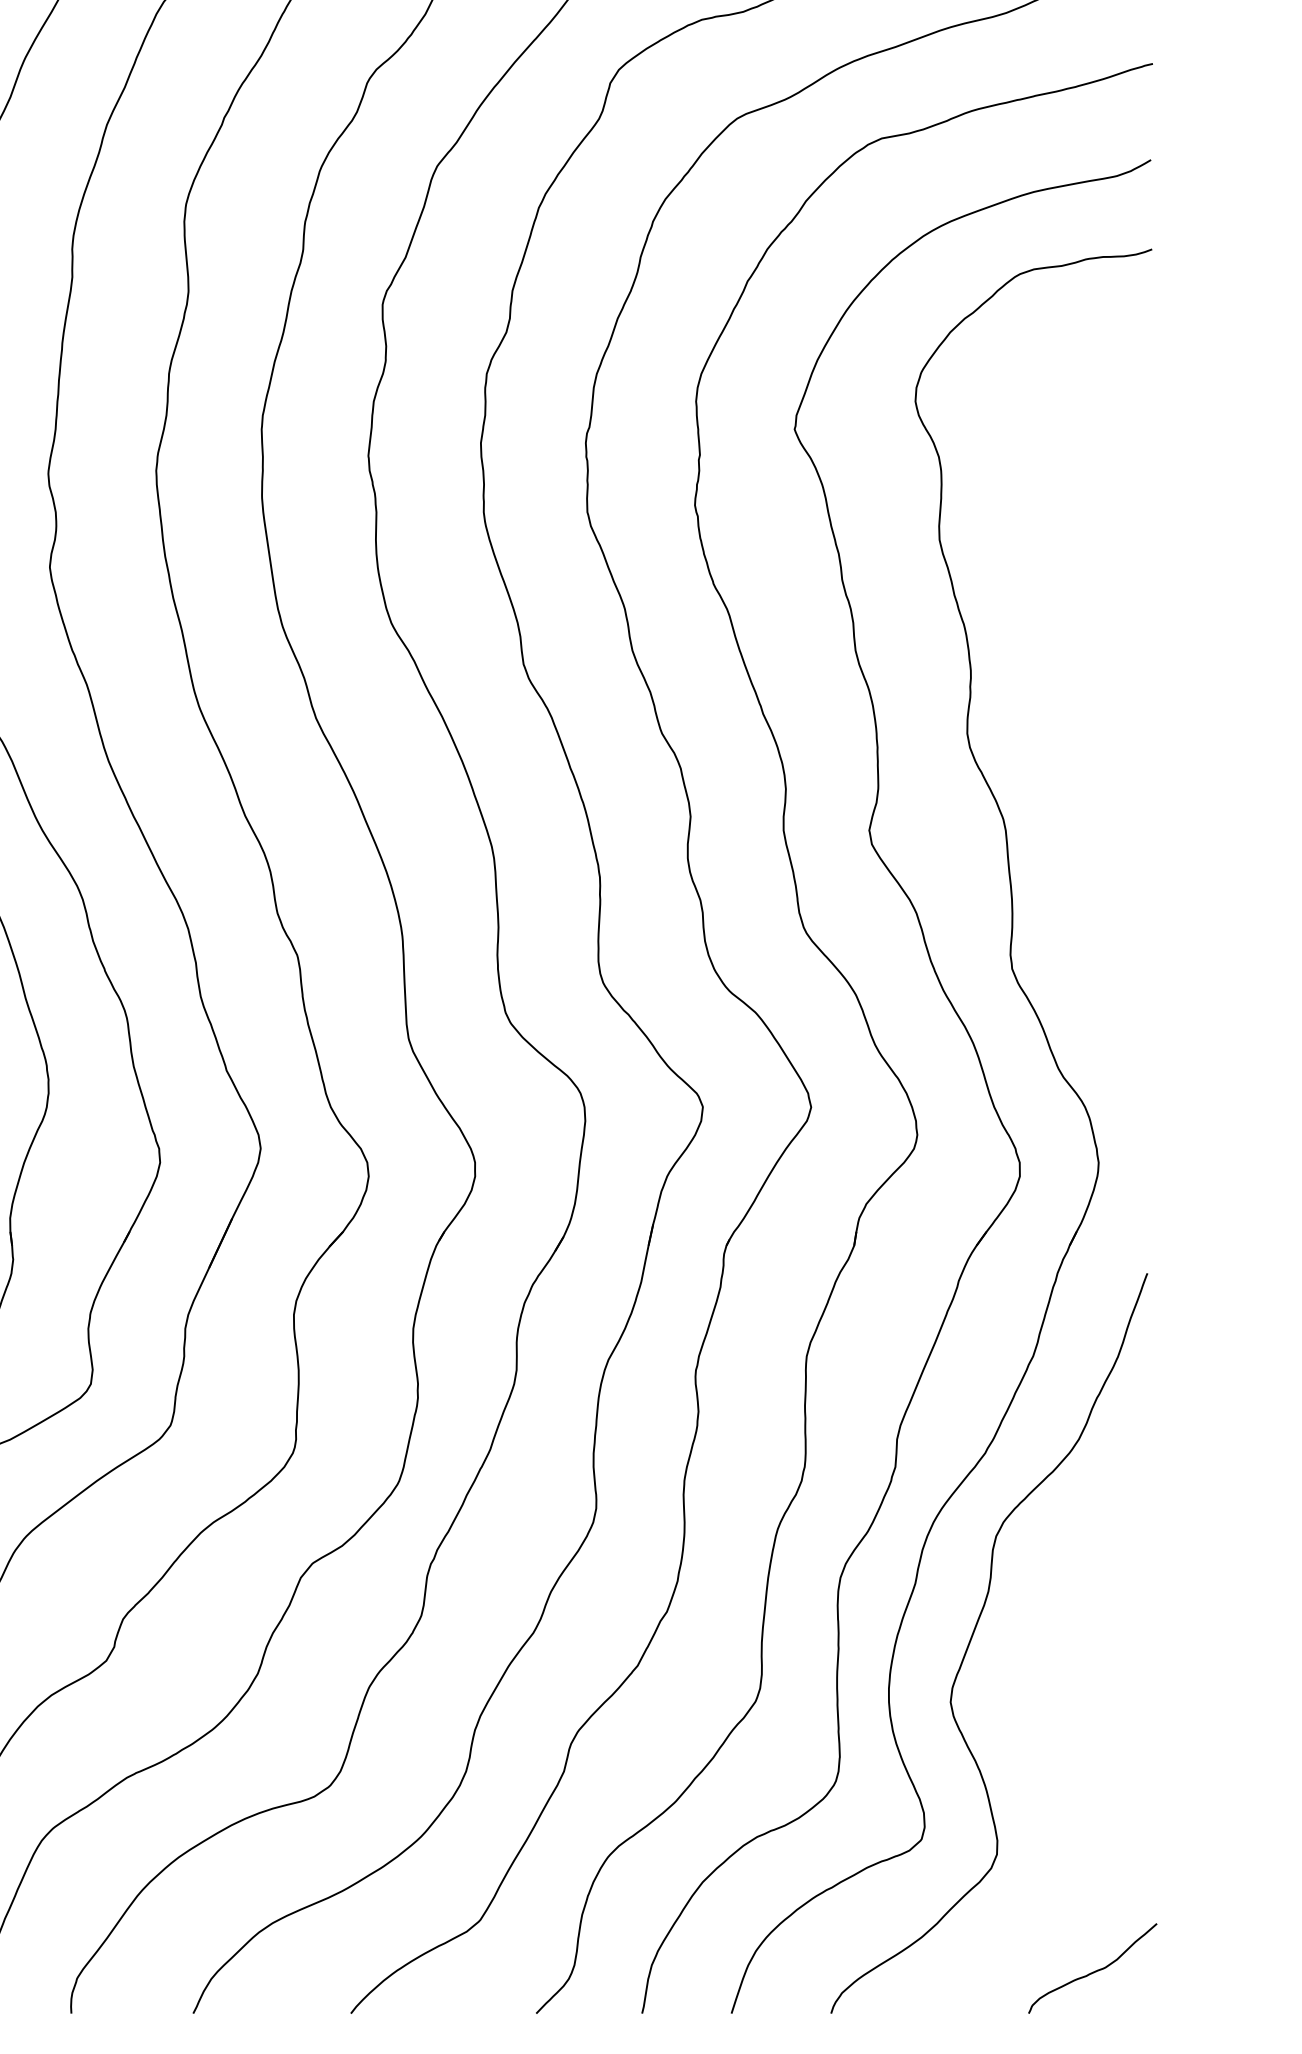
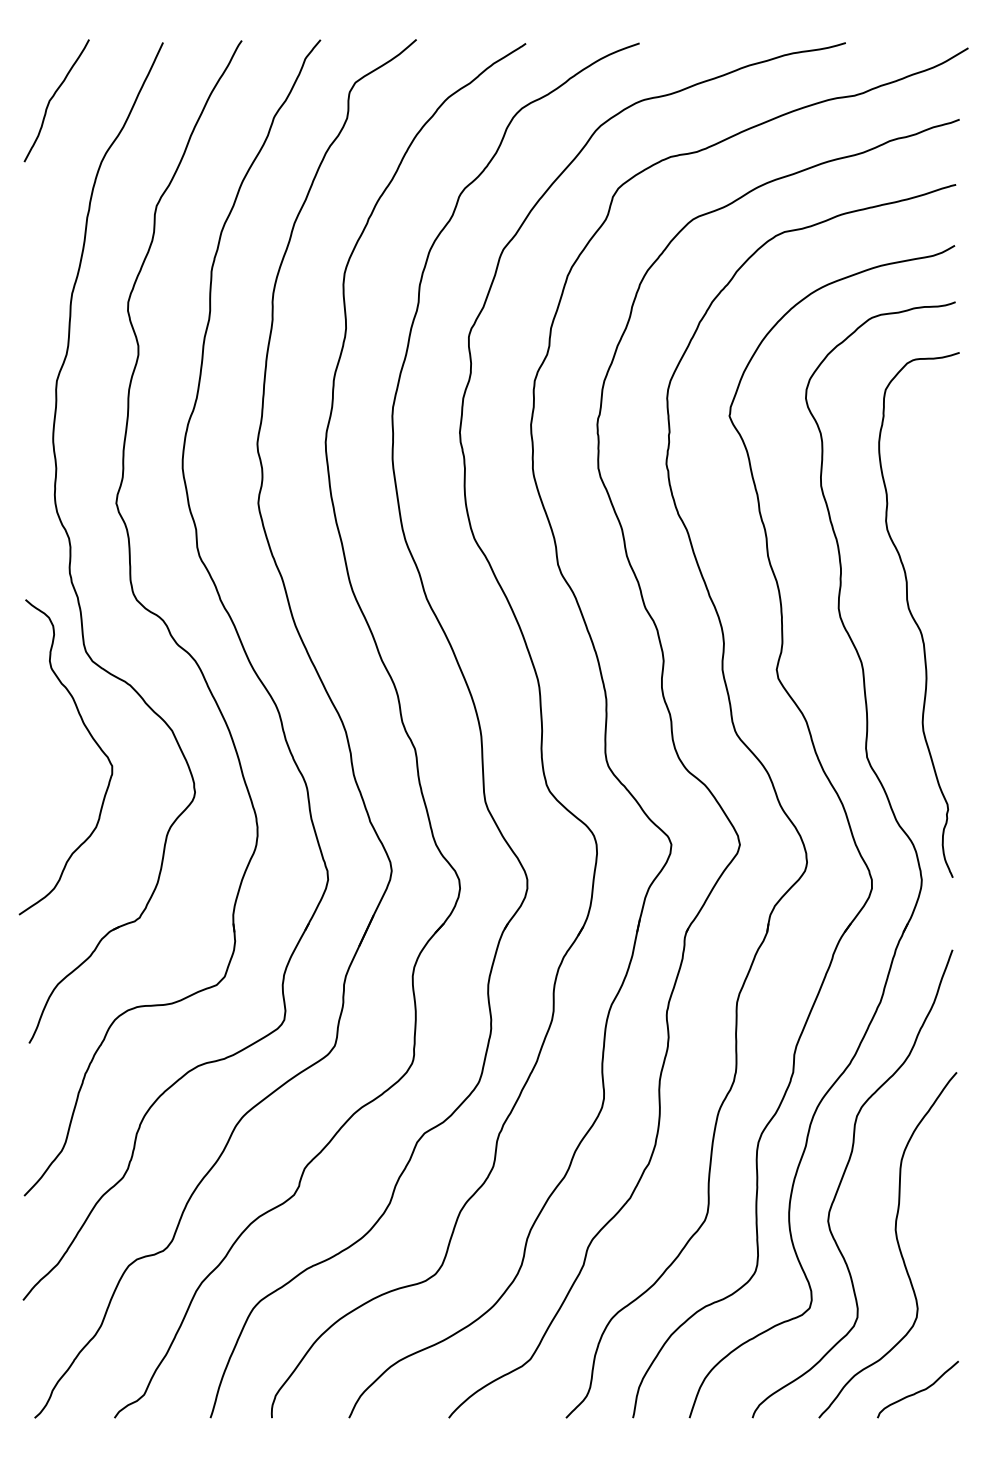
curve: (1085, 746) -> (913, 616), added
curve: (1058, 1734) -> (896, 1241), added

